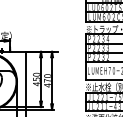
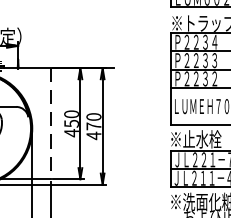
line: (26, 79) -> (51, 123), solid -> dashed

